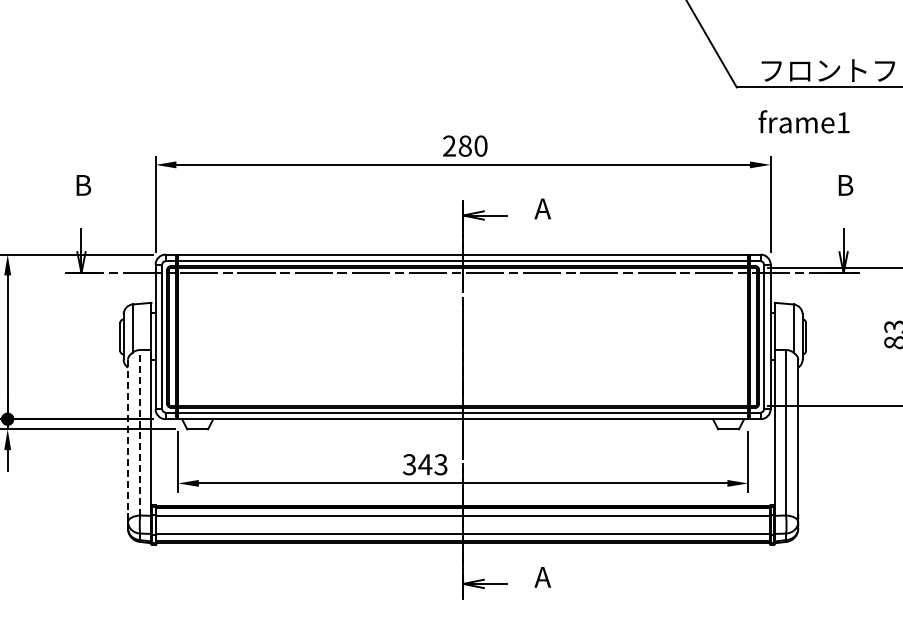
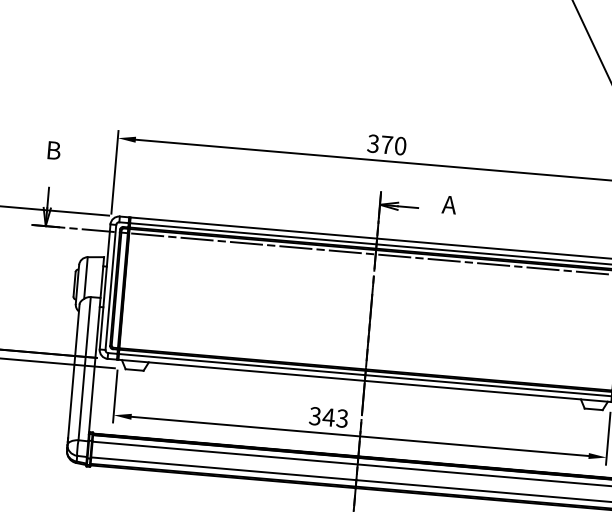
text: (456, 145) -> (379, 143), 280 -> 370
line: (140, 432) -> (84, 368), dashed -> solid
line: (128, 437) -> (74, 371), dashed -> solid

